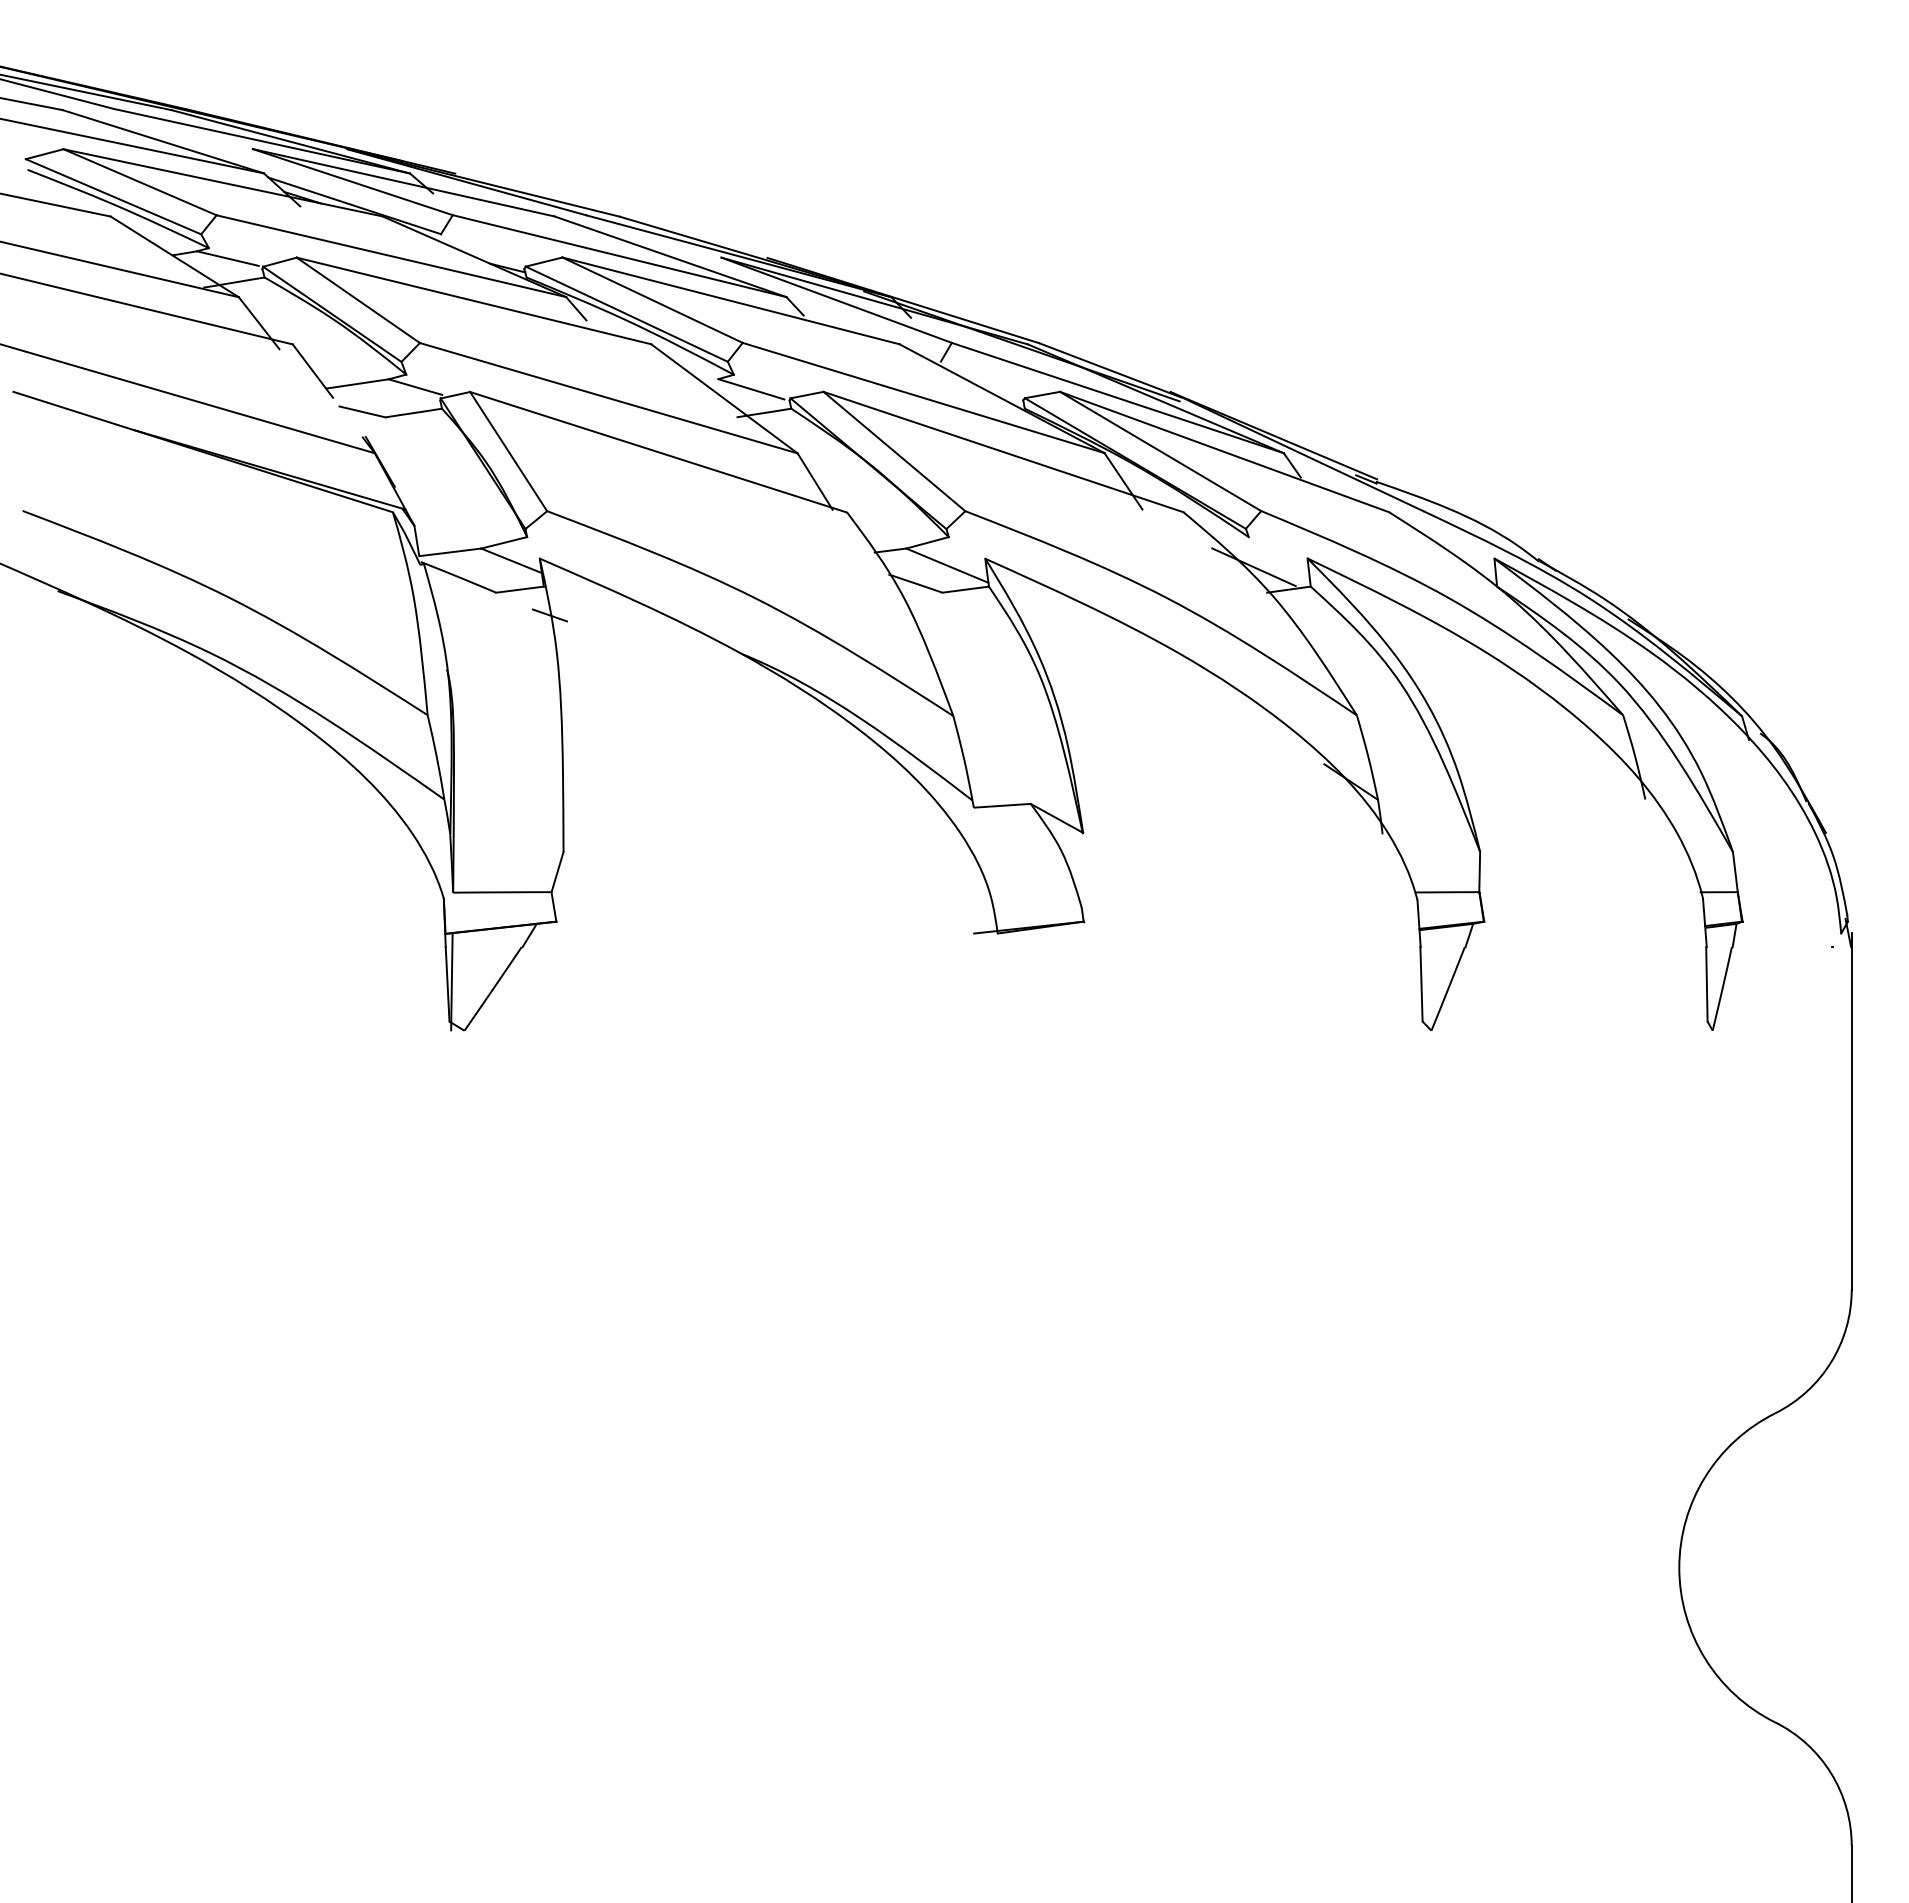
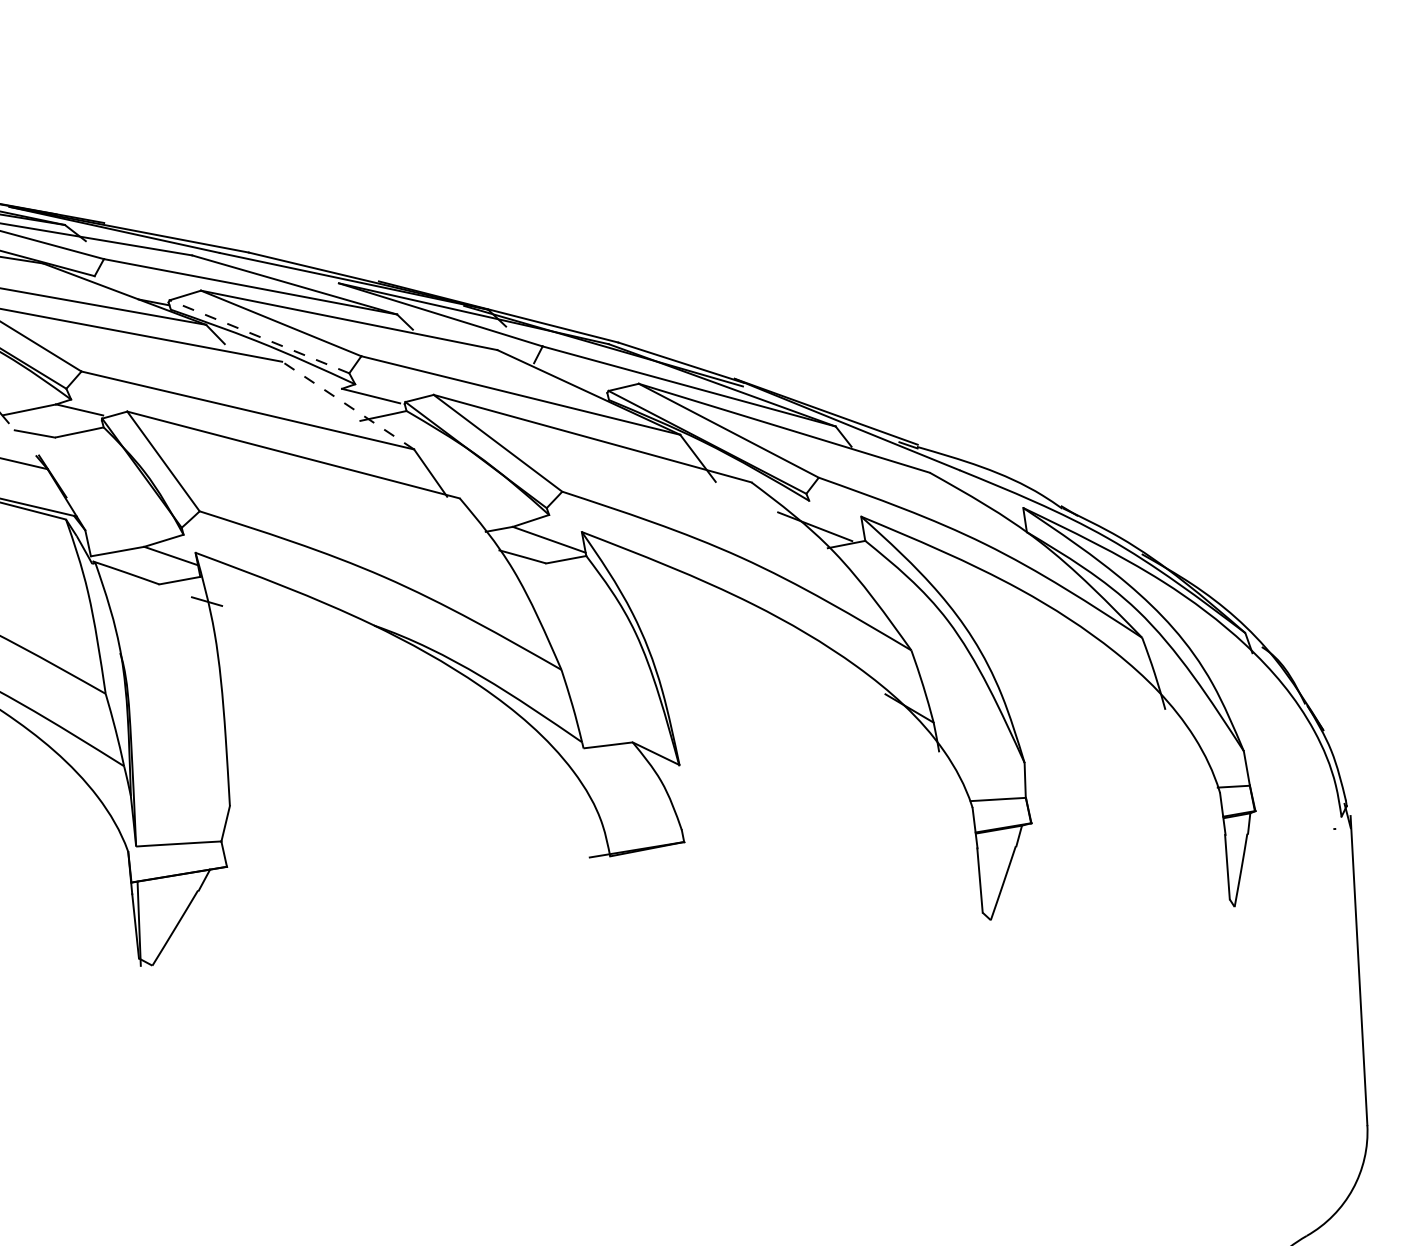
line: (626, 314) -> (259, 337), solid -> dashed
line: (724, 398) -> (348, 405), solid -> dashed

